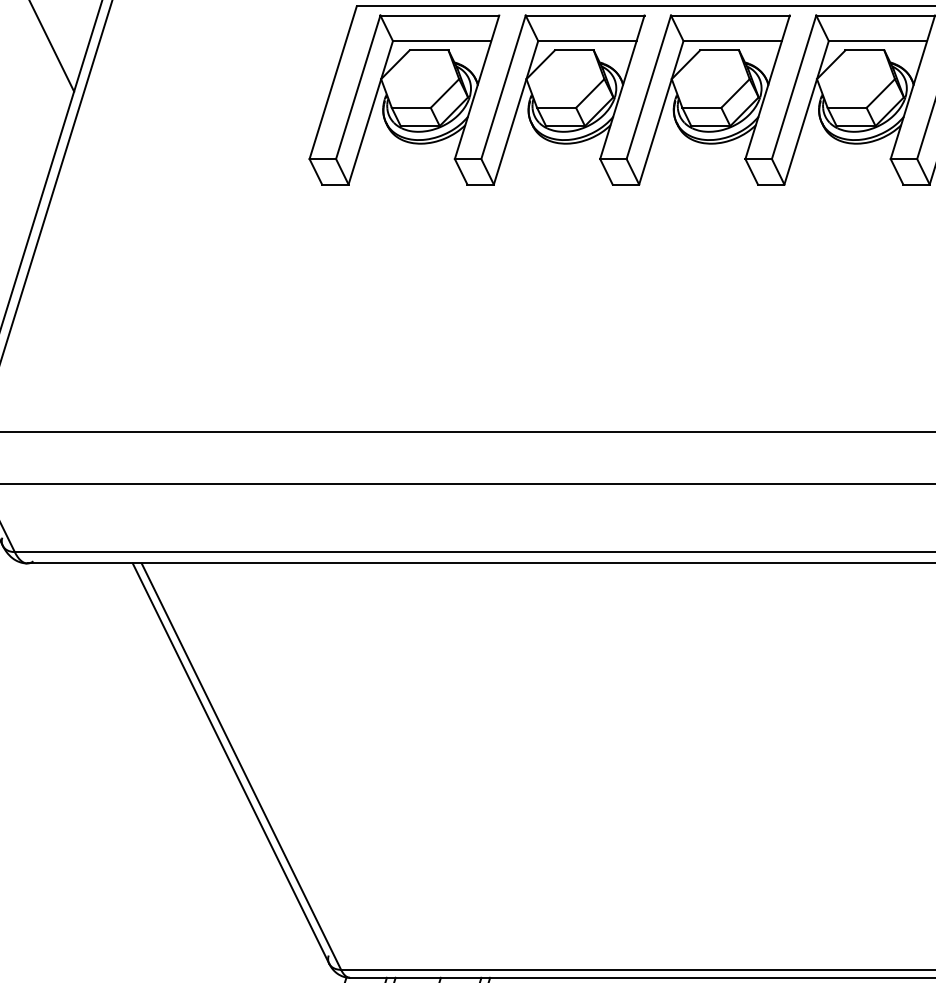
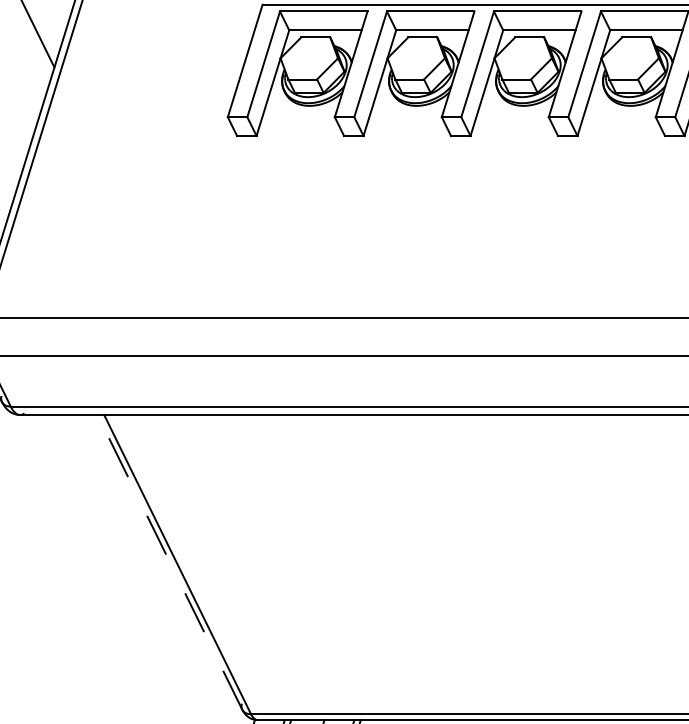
line: (230, 762) -> (169, 561), solid -> dashed

